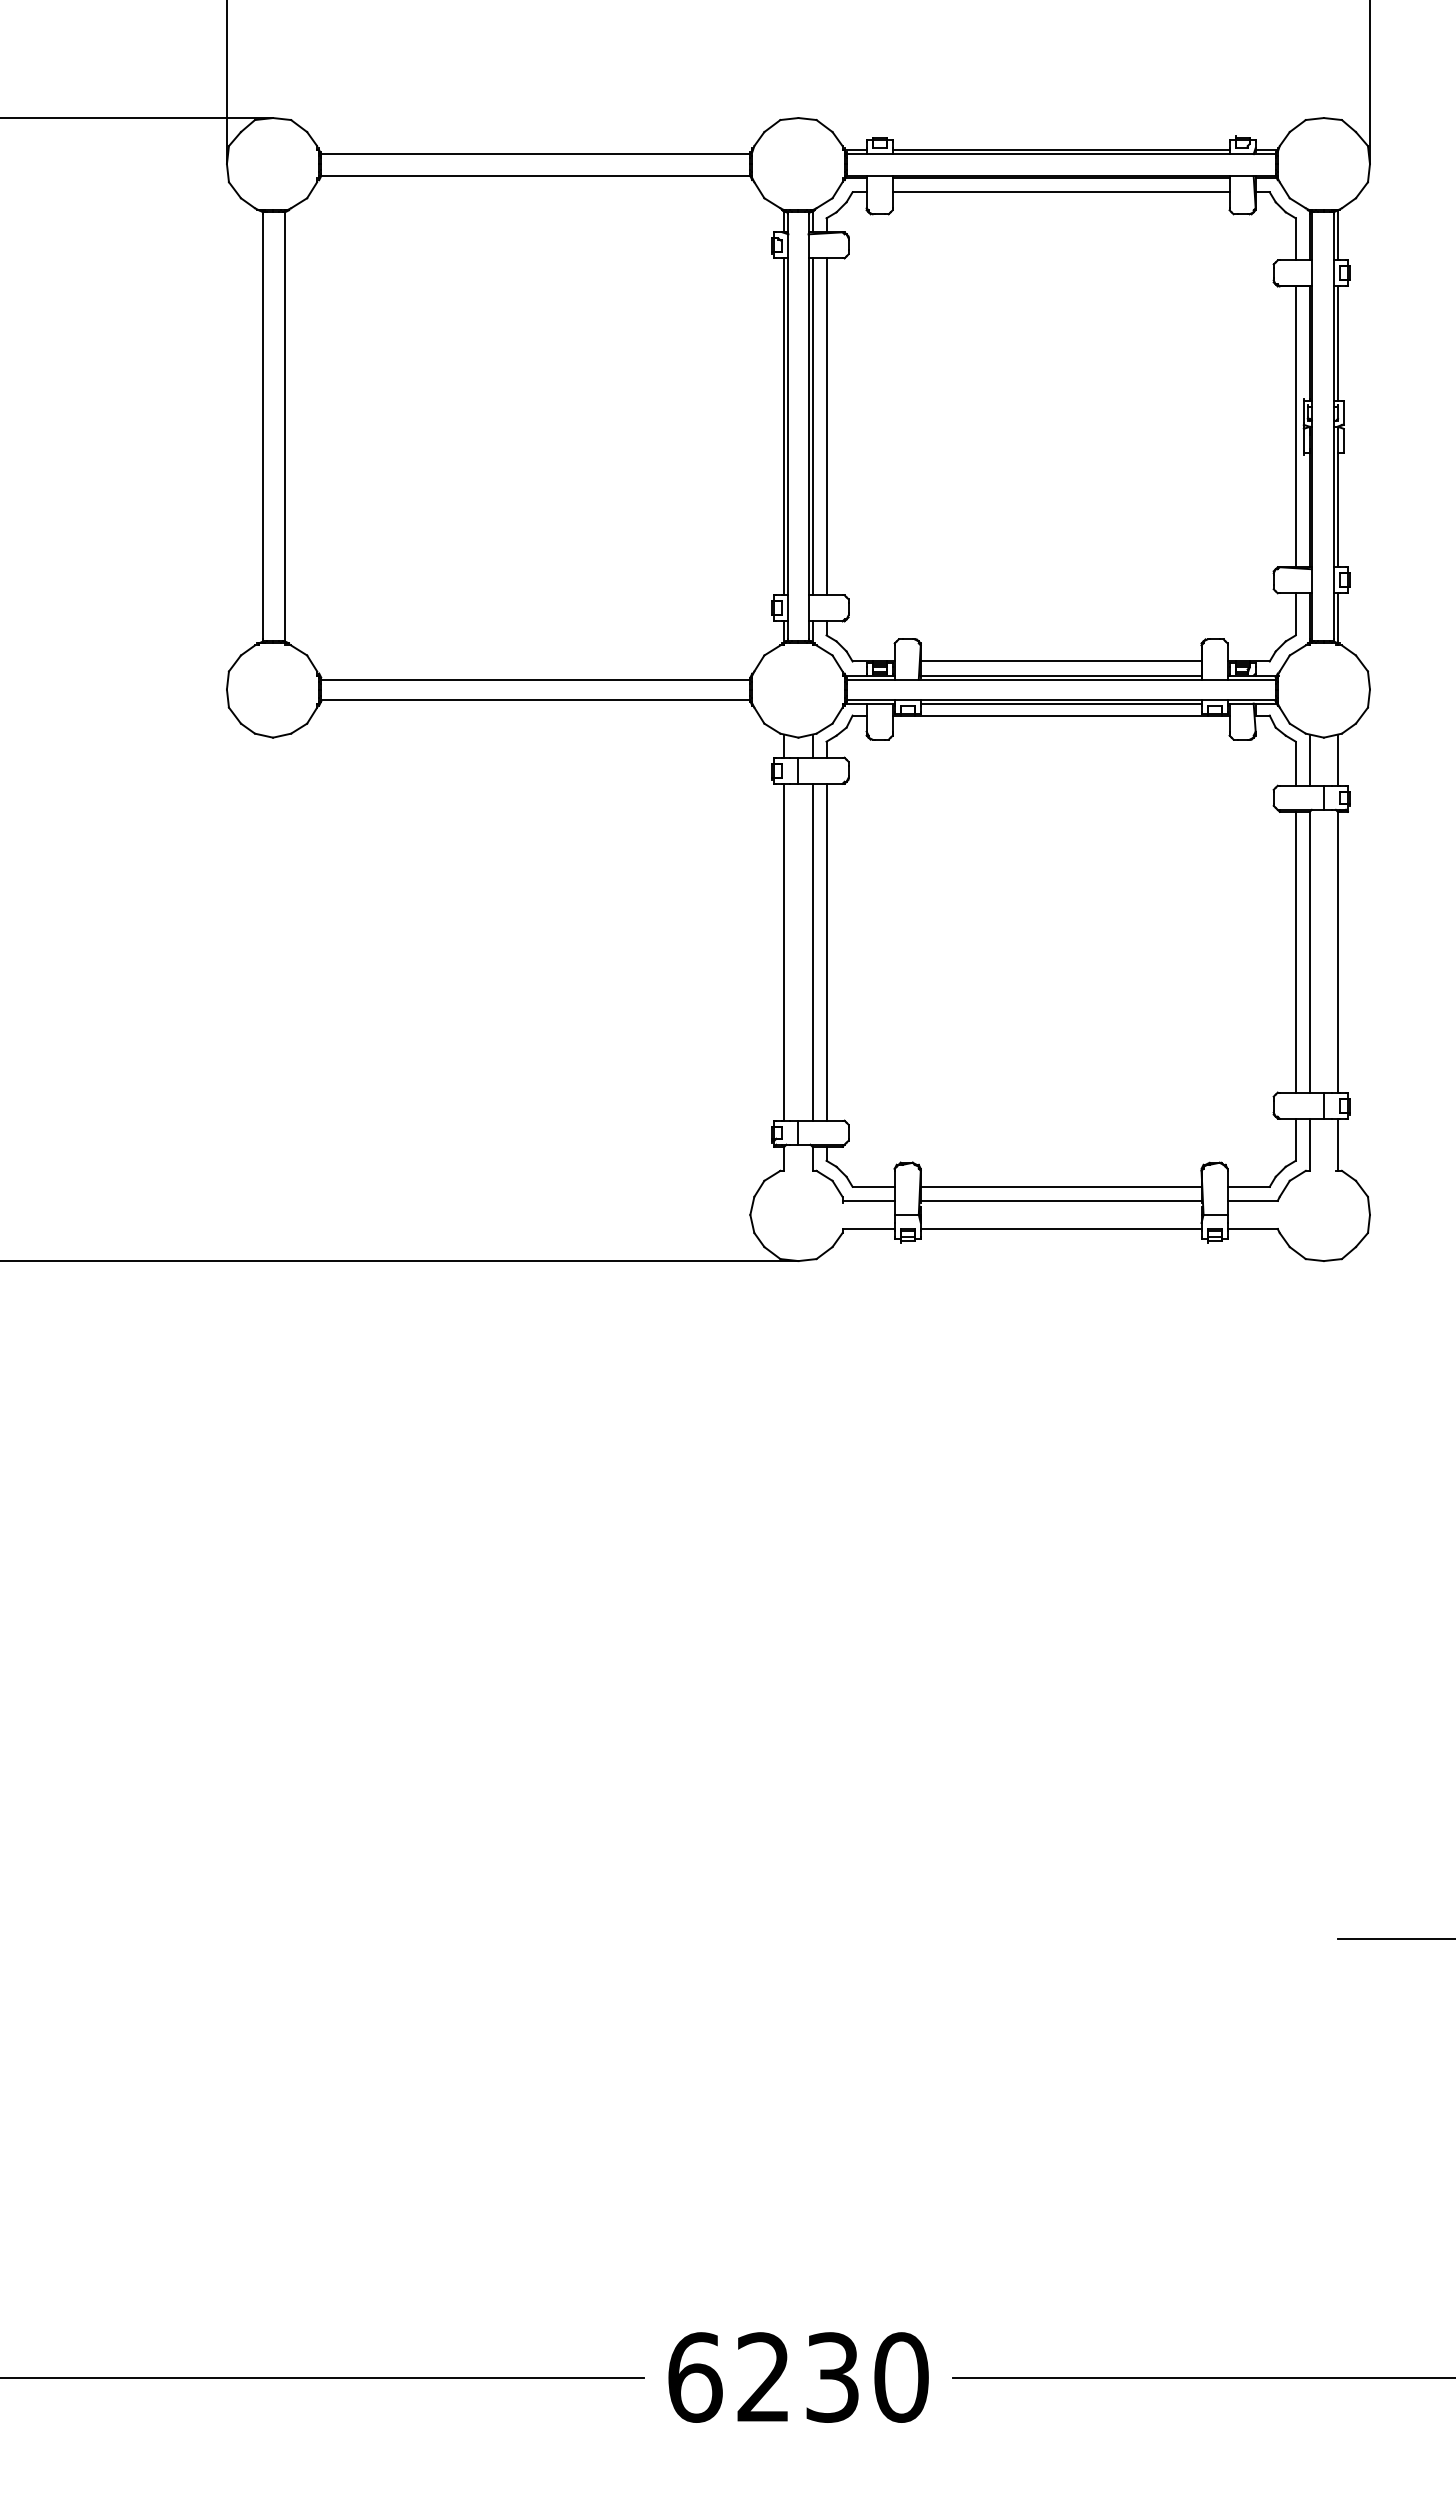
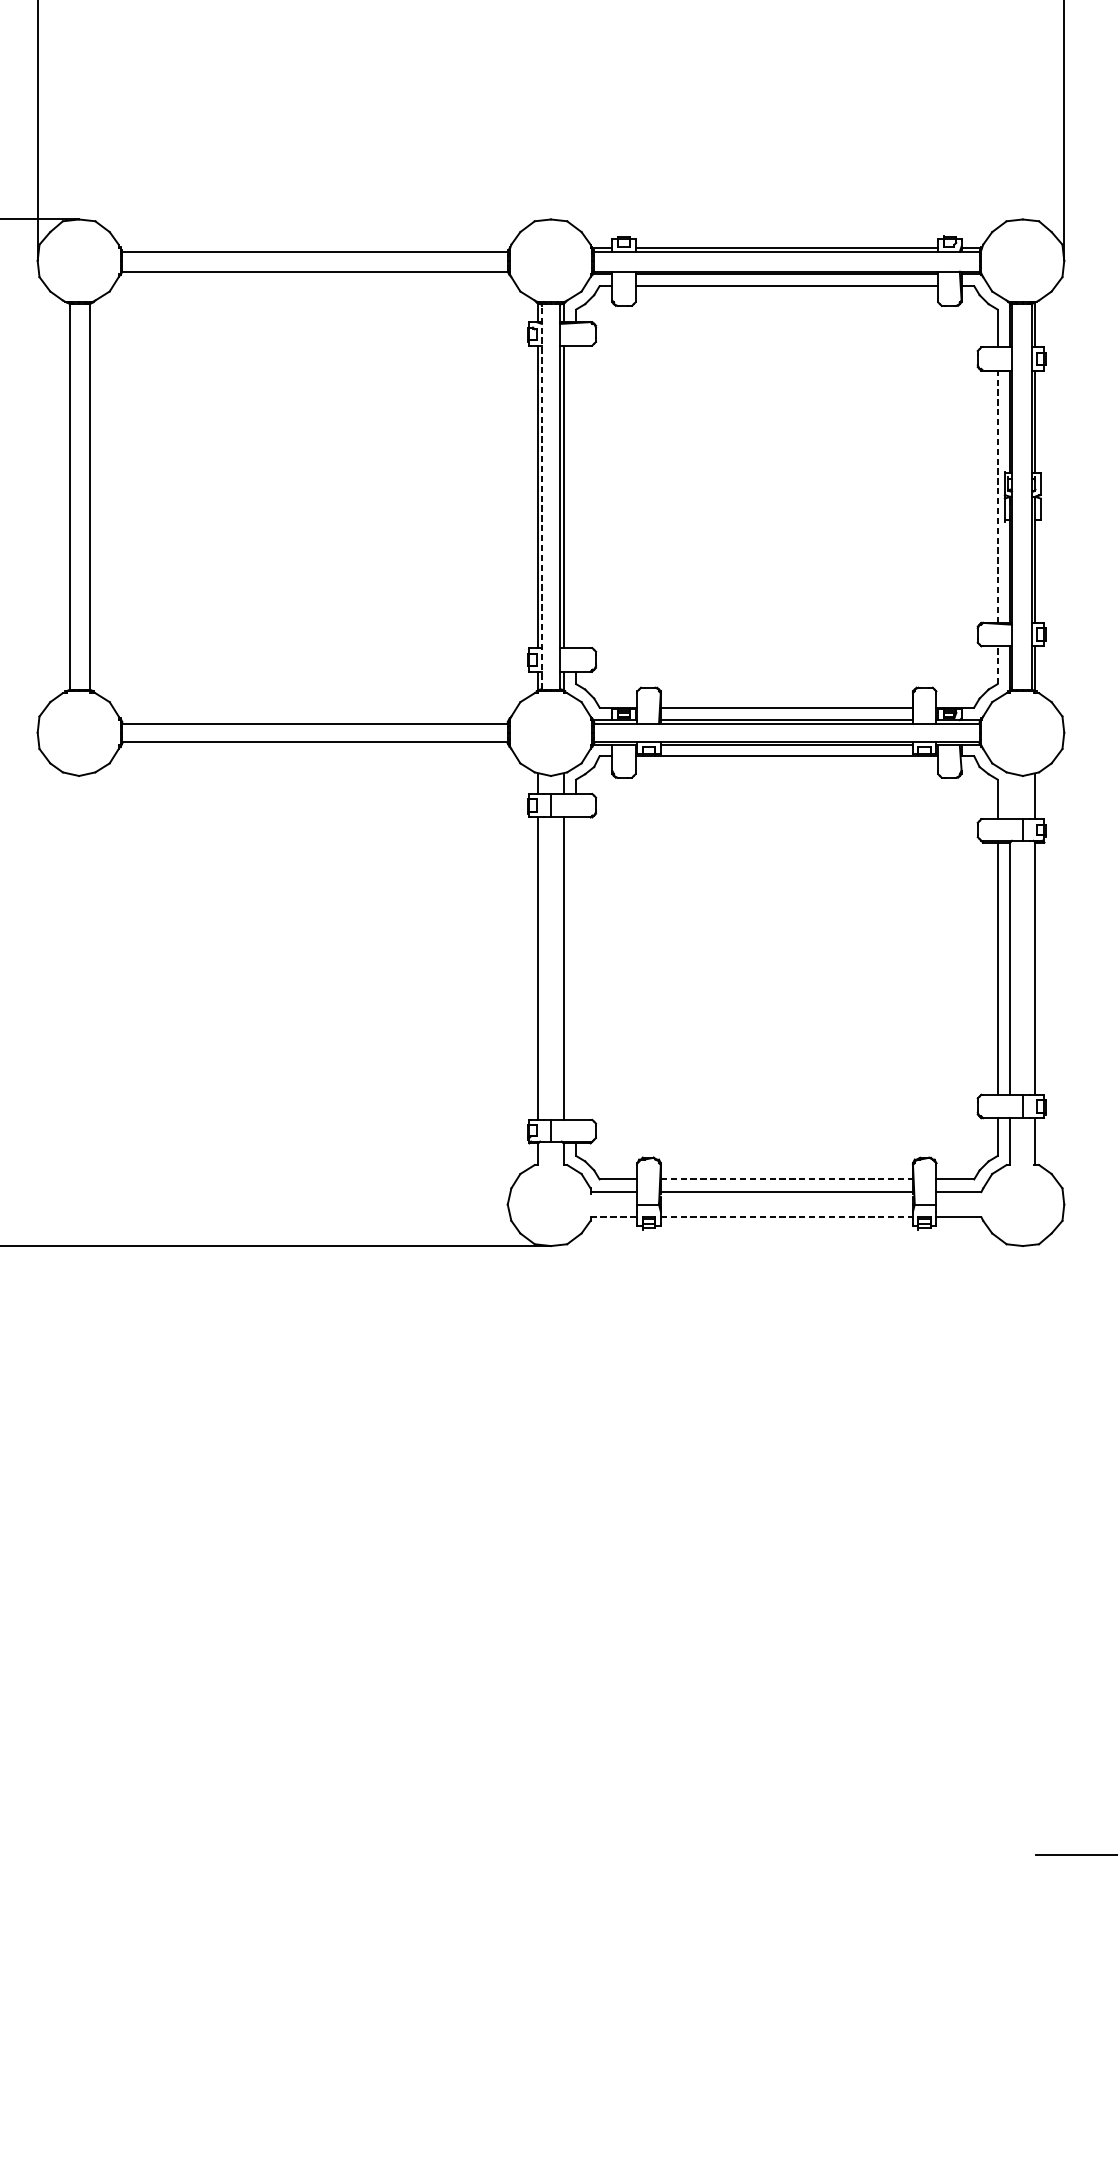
line: (788, 426) -> (542, 496), solid -> dashed
line: (826, 426) -> (576, 496), removed
line: (1295, 426) -> (997, 496), solid -> dashed
line: (1295, 613) -> (997, 664), solid -> dashed
line: (1309, 760) -> (1009, 796), removed
line: (826, 951) -> (576, 968), removed
line: (1061, 1186) -> (787, 1179), solid -> dashed
line: (869, 1228) -> (614, 1216), solid -> dashed
line: (1061, 1228) -> (787, 1216), solid -> dashed

